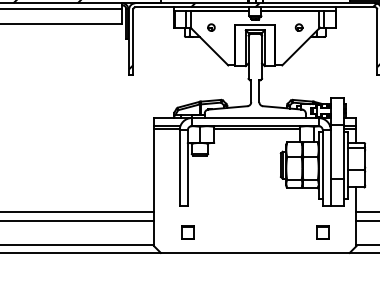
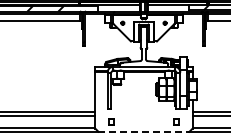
line: (256, 252) -> (144, 131), solid -> dashed

